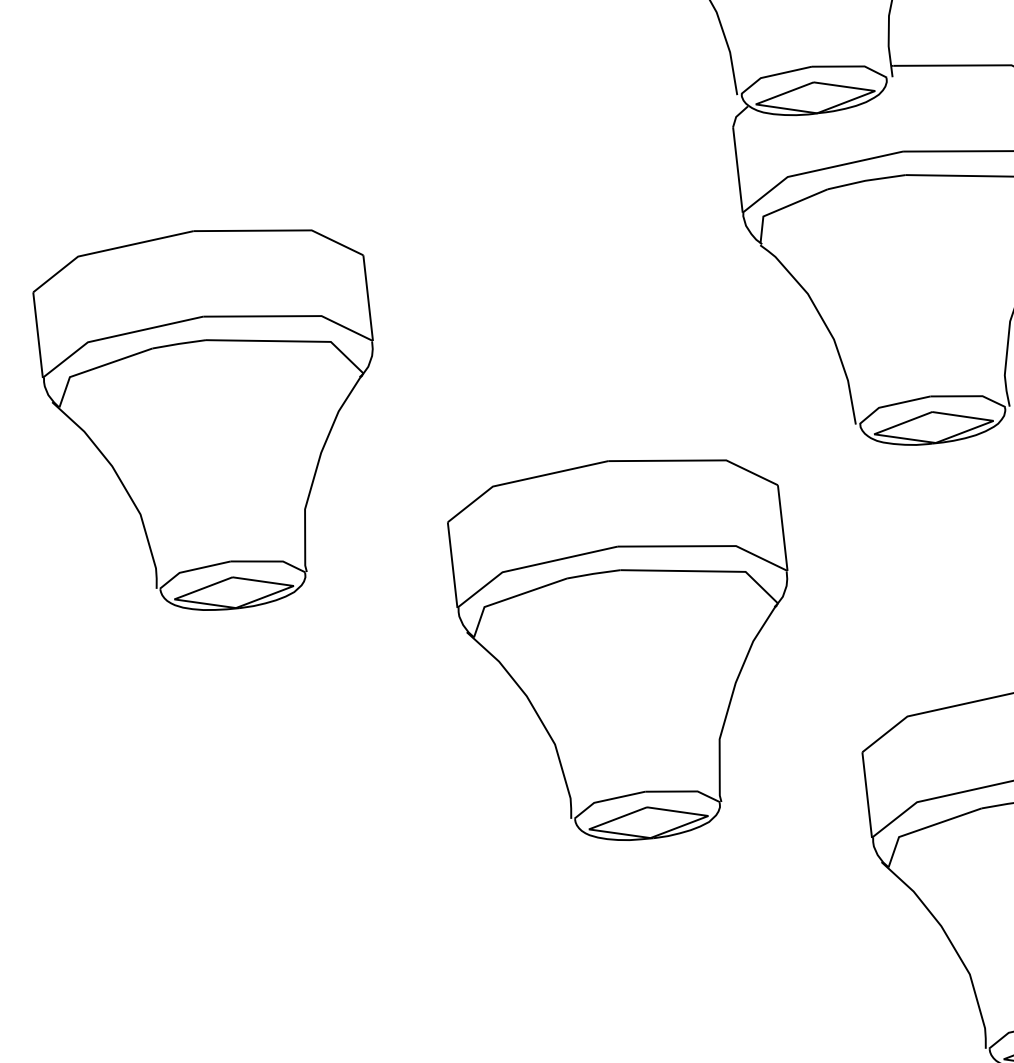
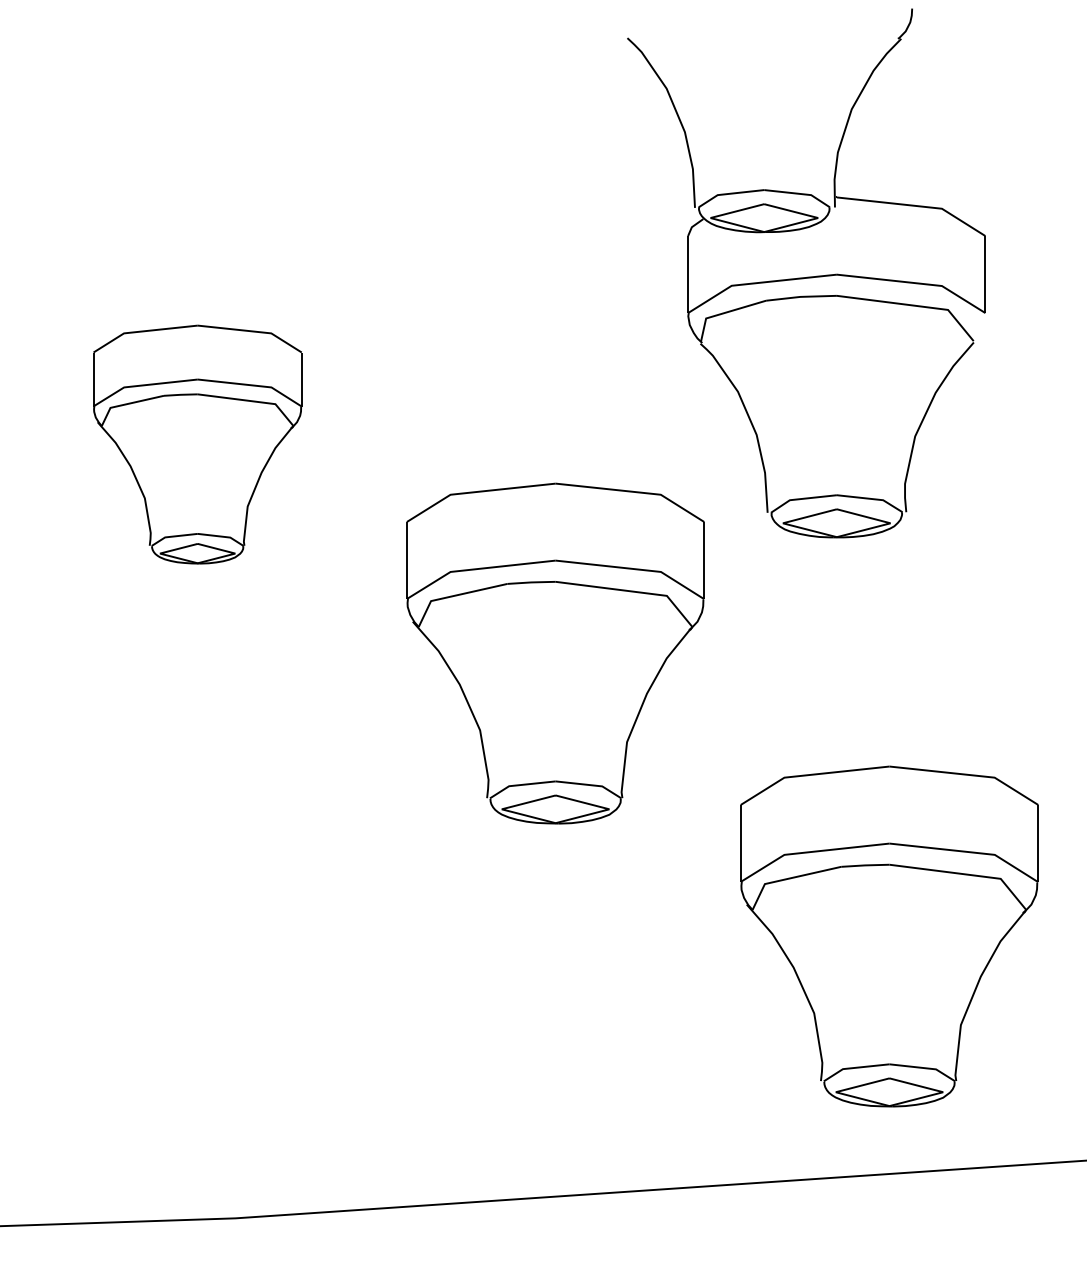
part: (214, 419) -> (197, 444), size x0.7
part: (629, 649) -> (555, 653), moved

